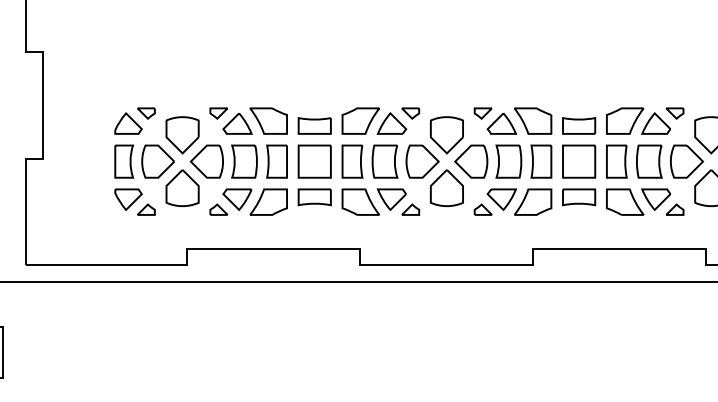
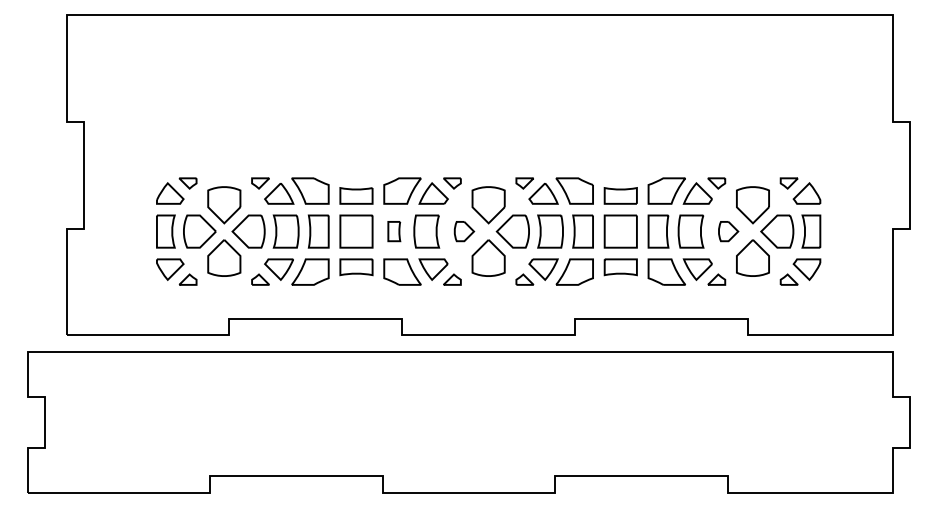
part: (352, 161) -> (394, 231), size x0.6
part: (422, 161) -> (464, 231), size x0.6
part: (686, 161) -> (728, 231), size x0.6

